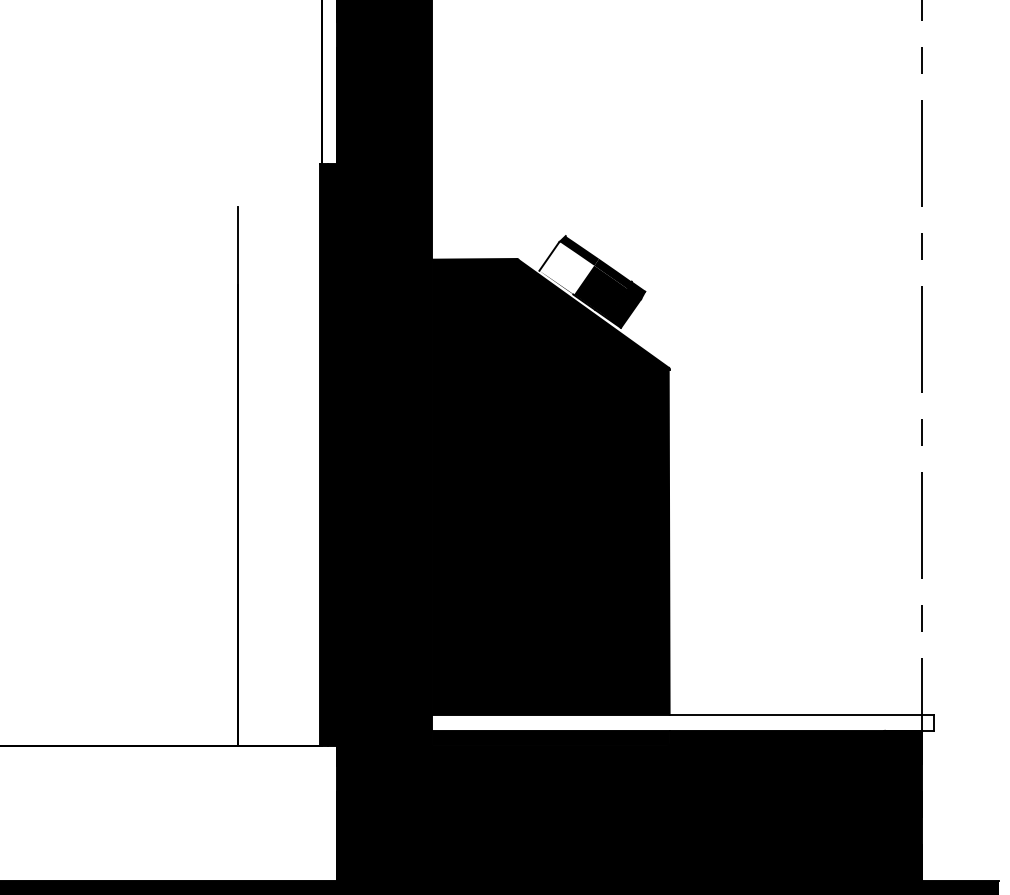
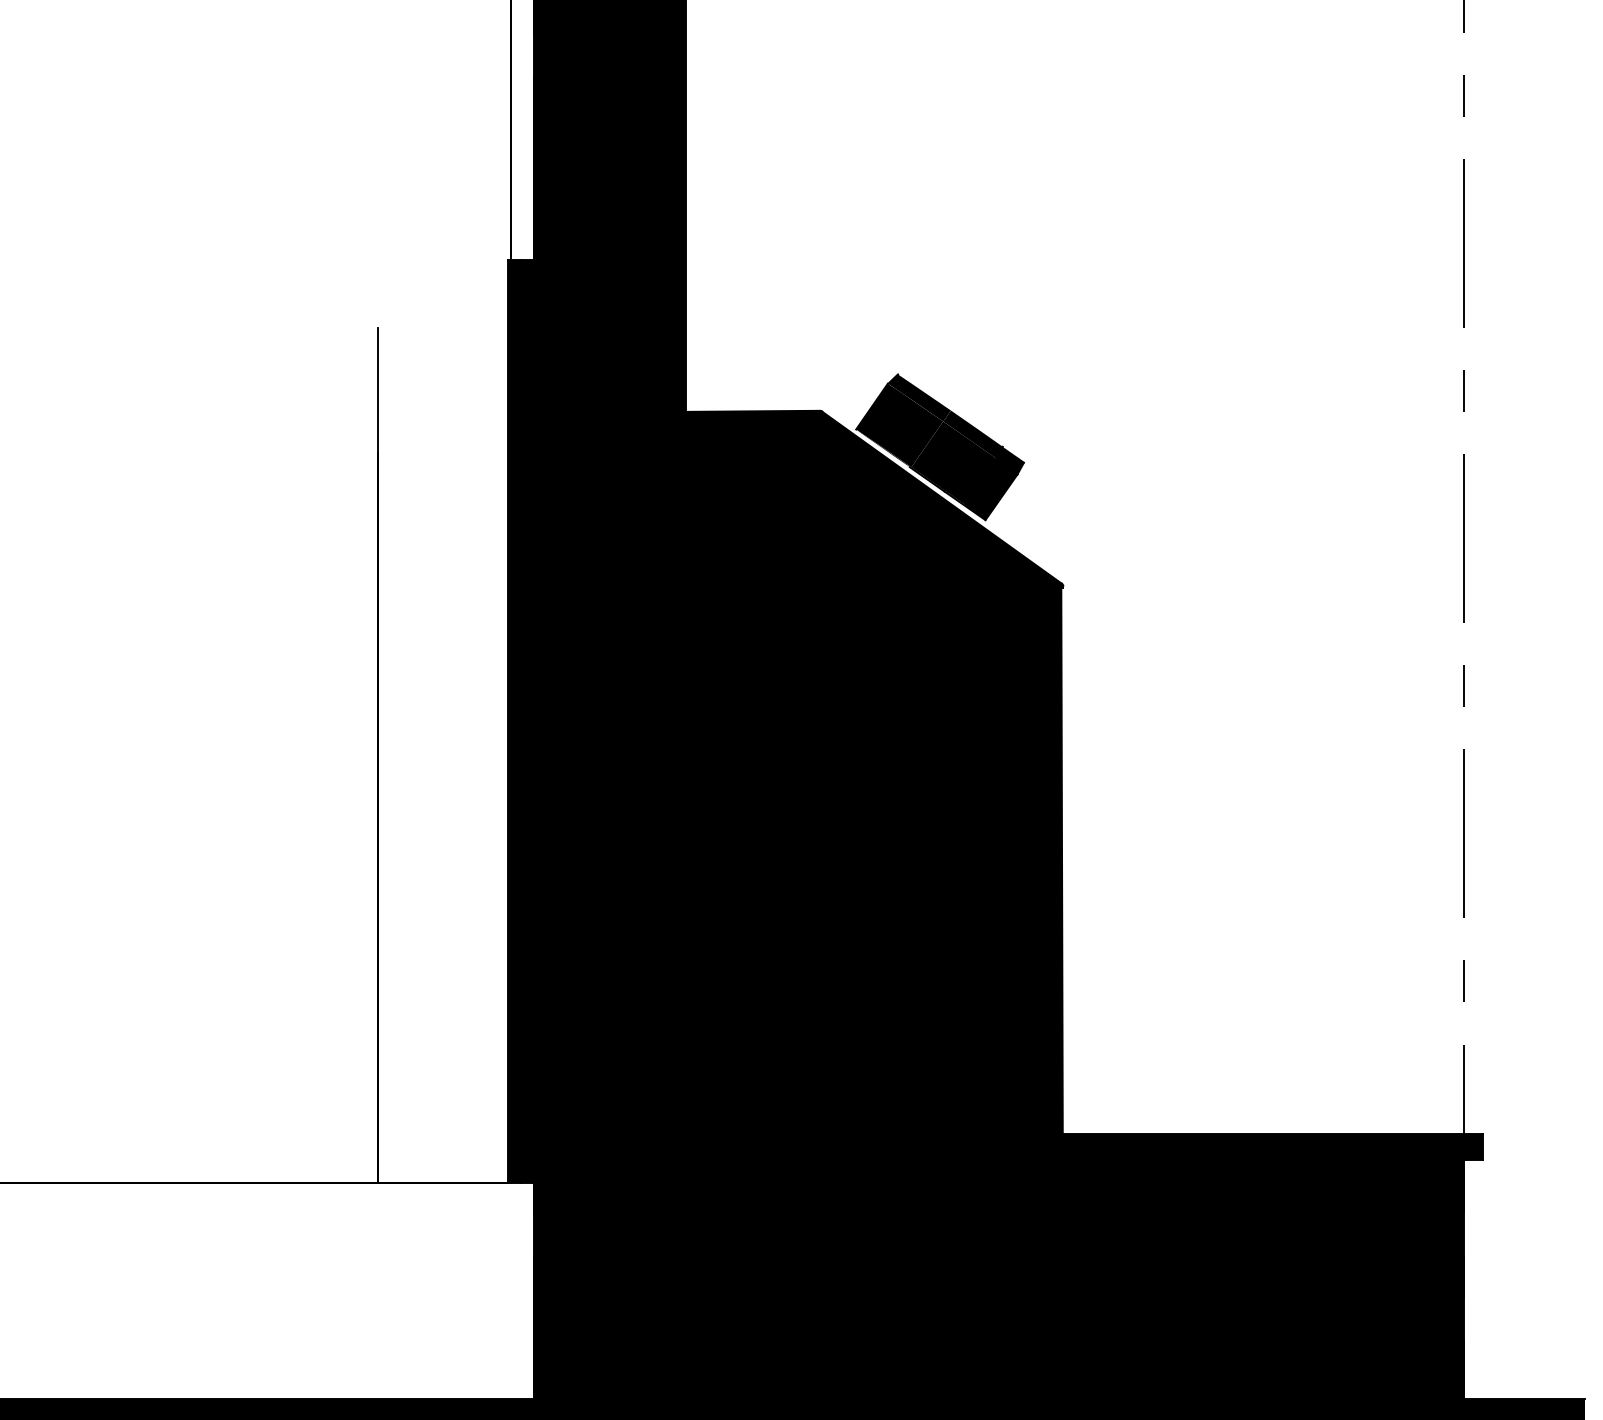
fill: (566, 268) -> (899, 425), added
fill: (683, 722) -> (1084, 1146), added

